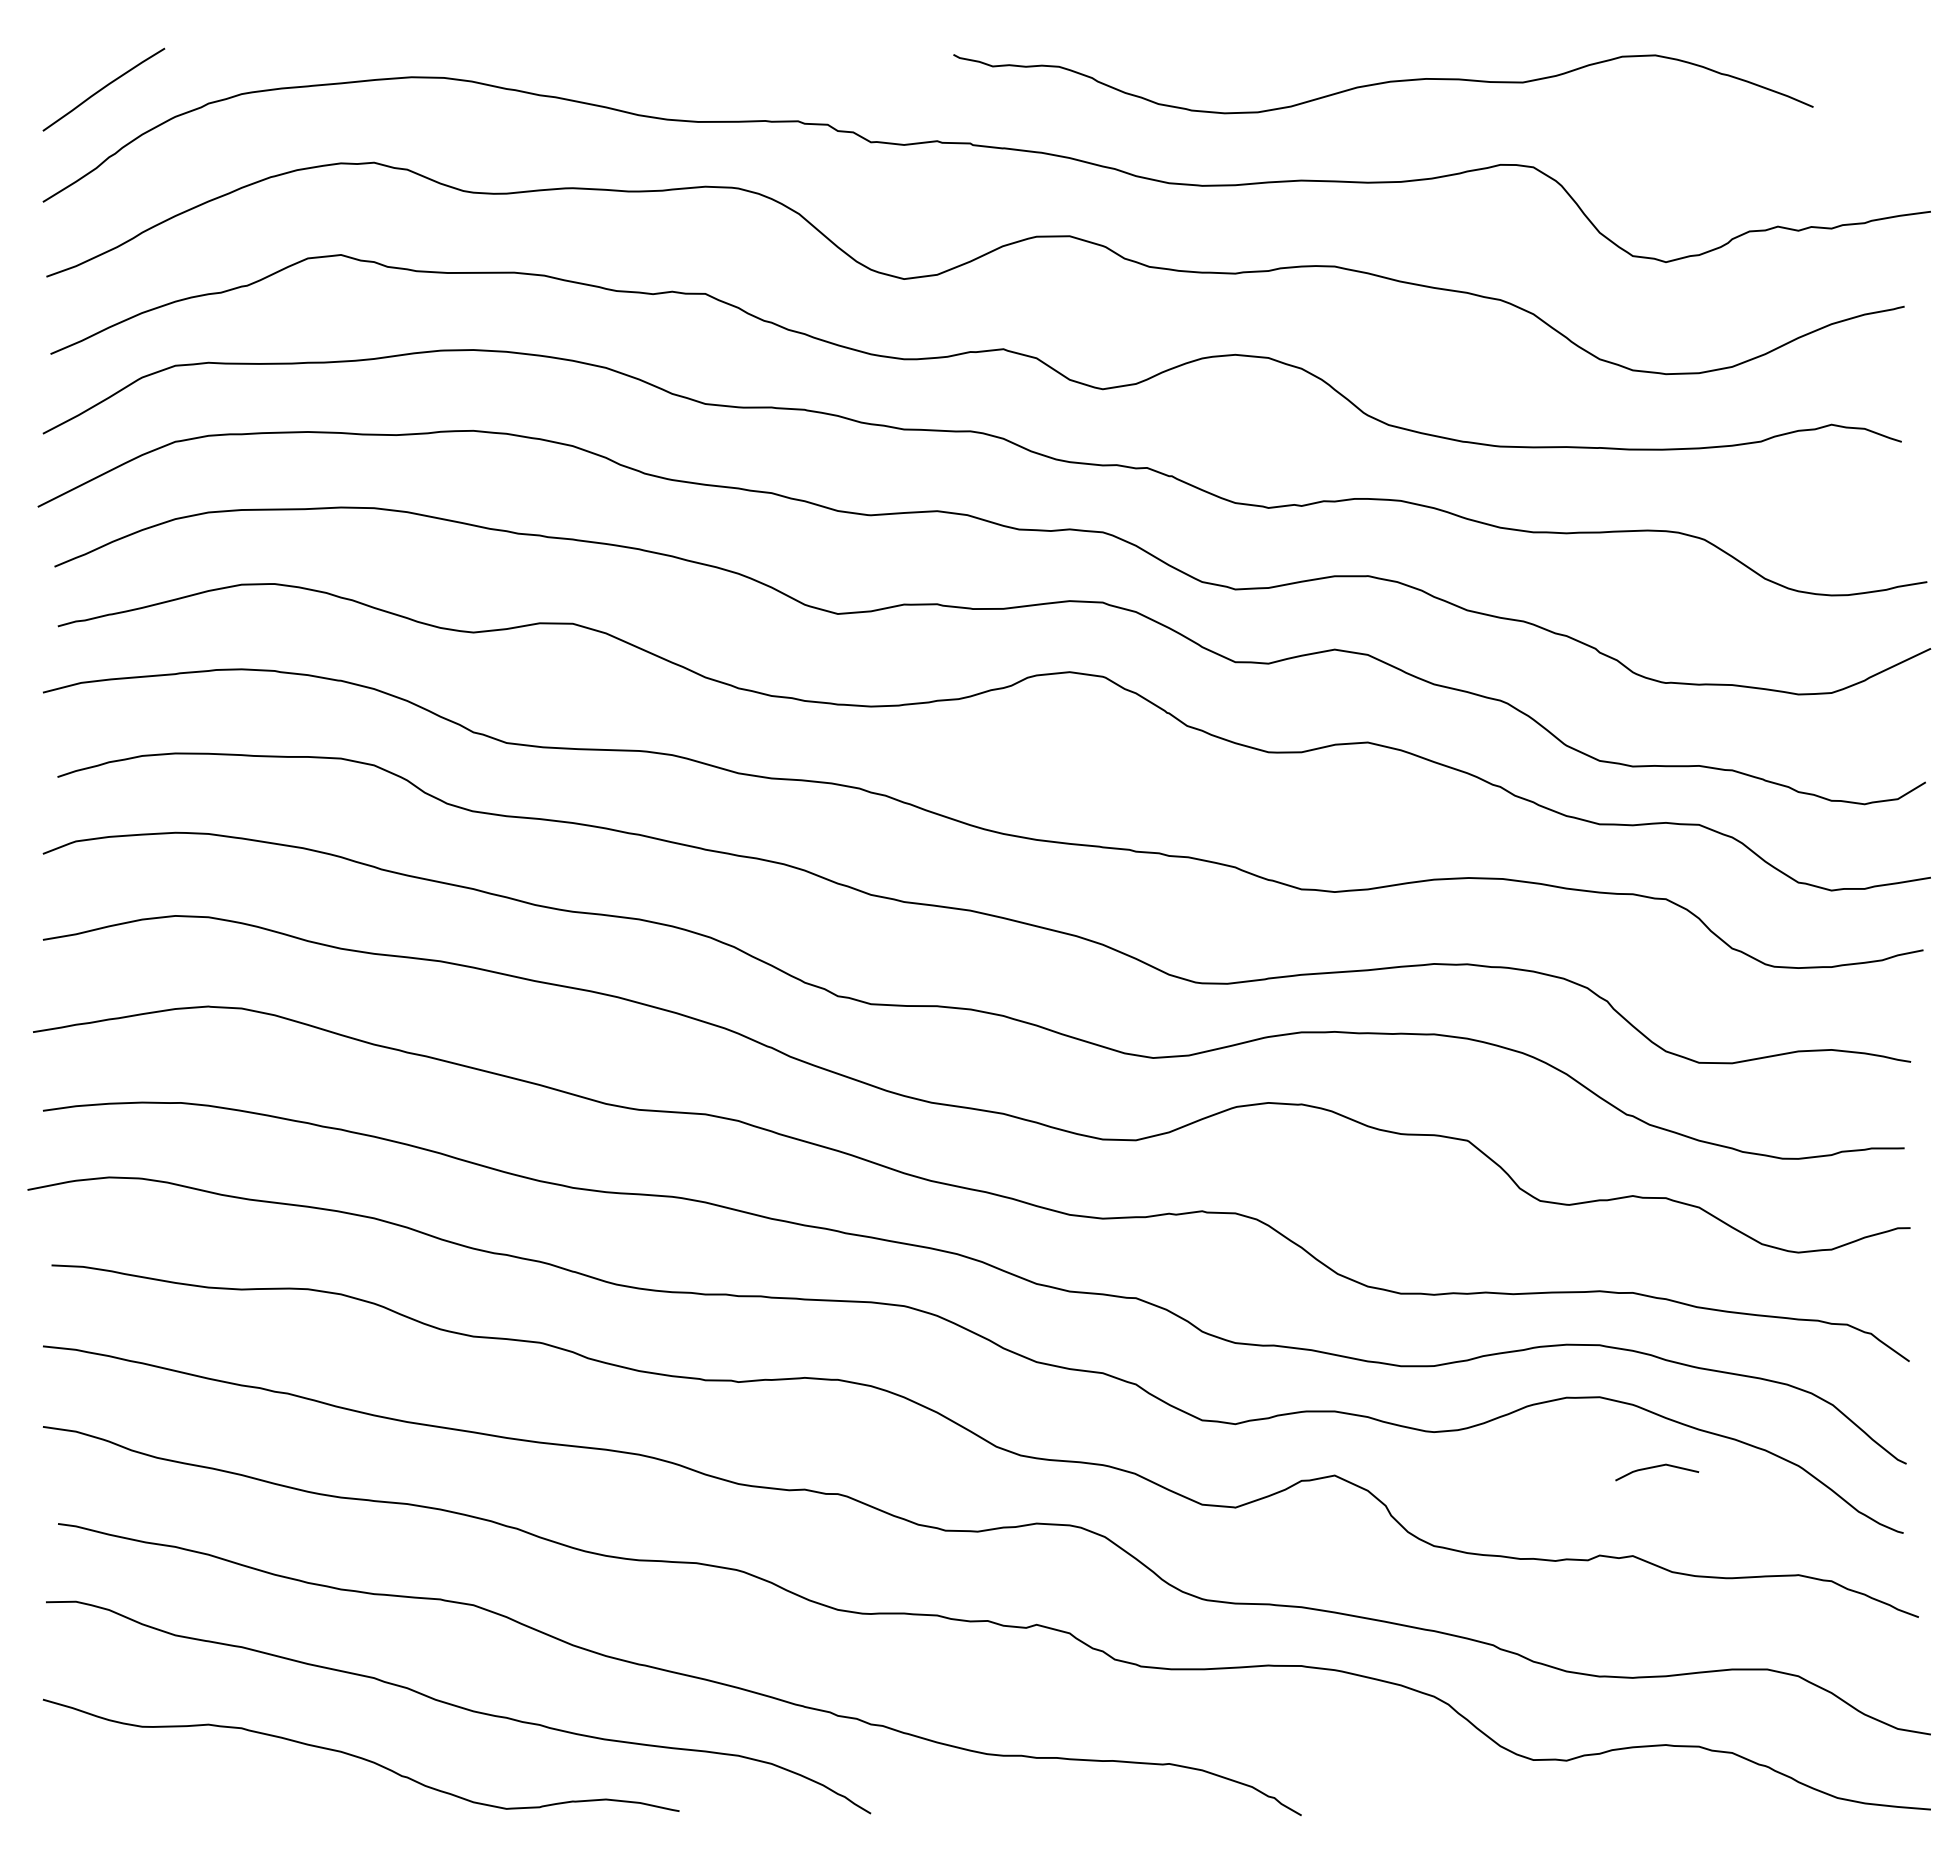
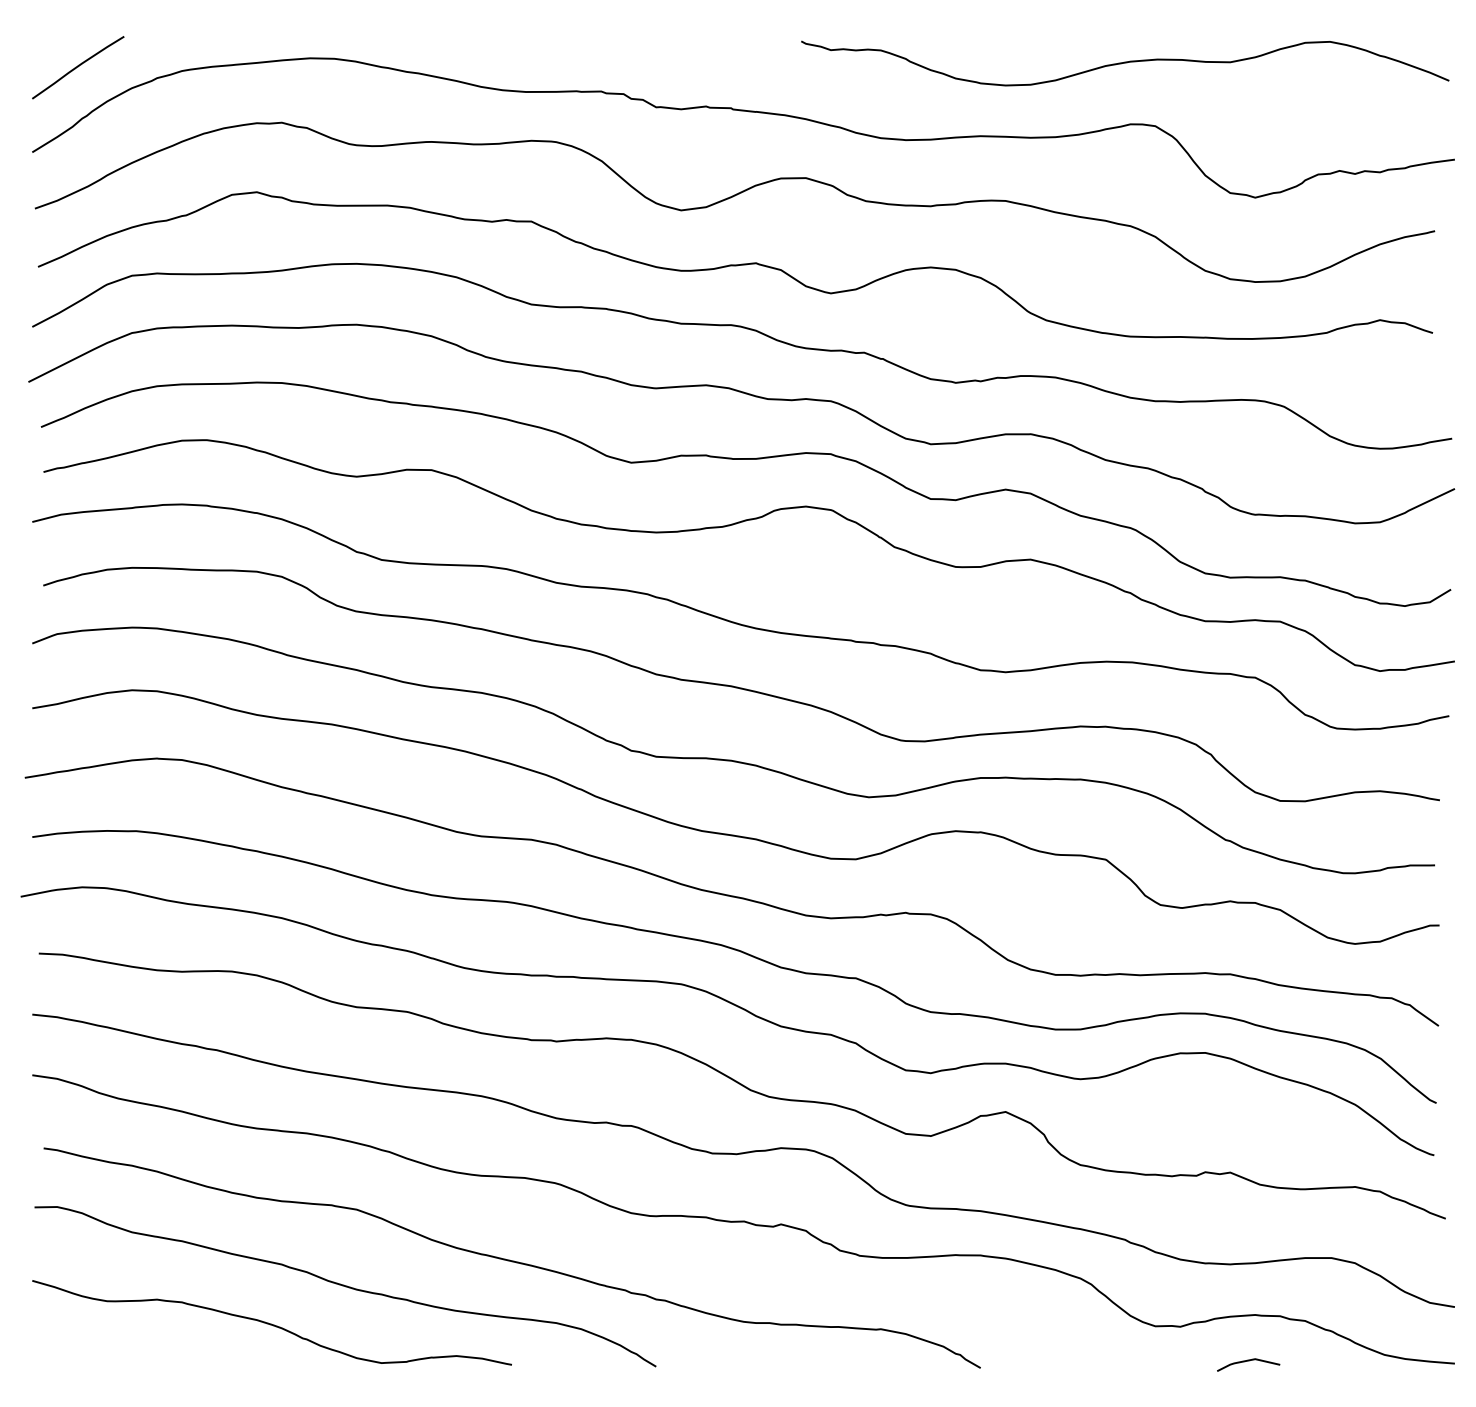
curve: (1383, 83) -> (1125, 63), moved
line: (1657, 1467) -> (1248, 1361), moved

